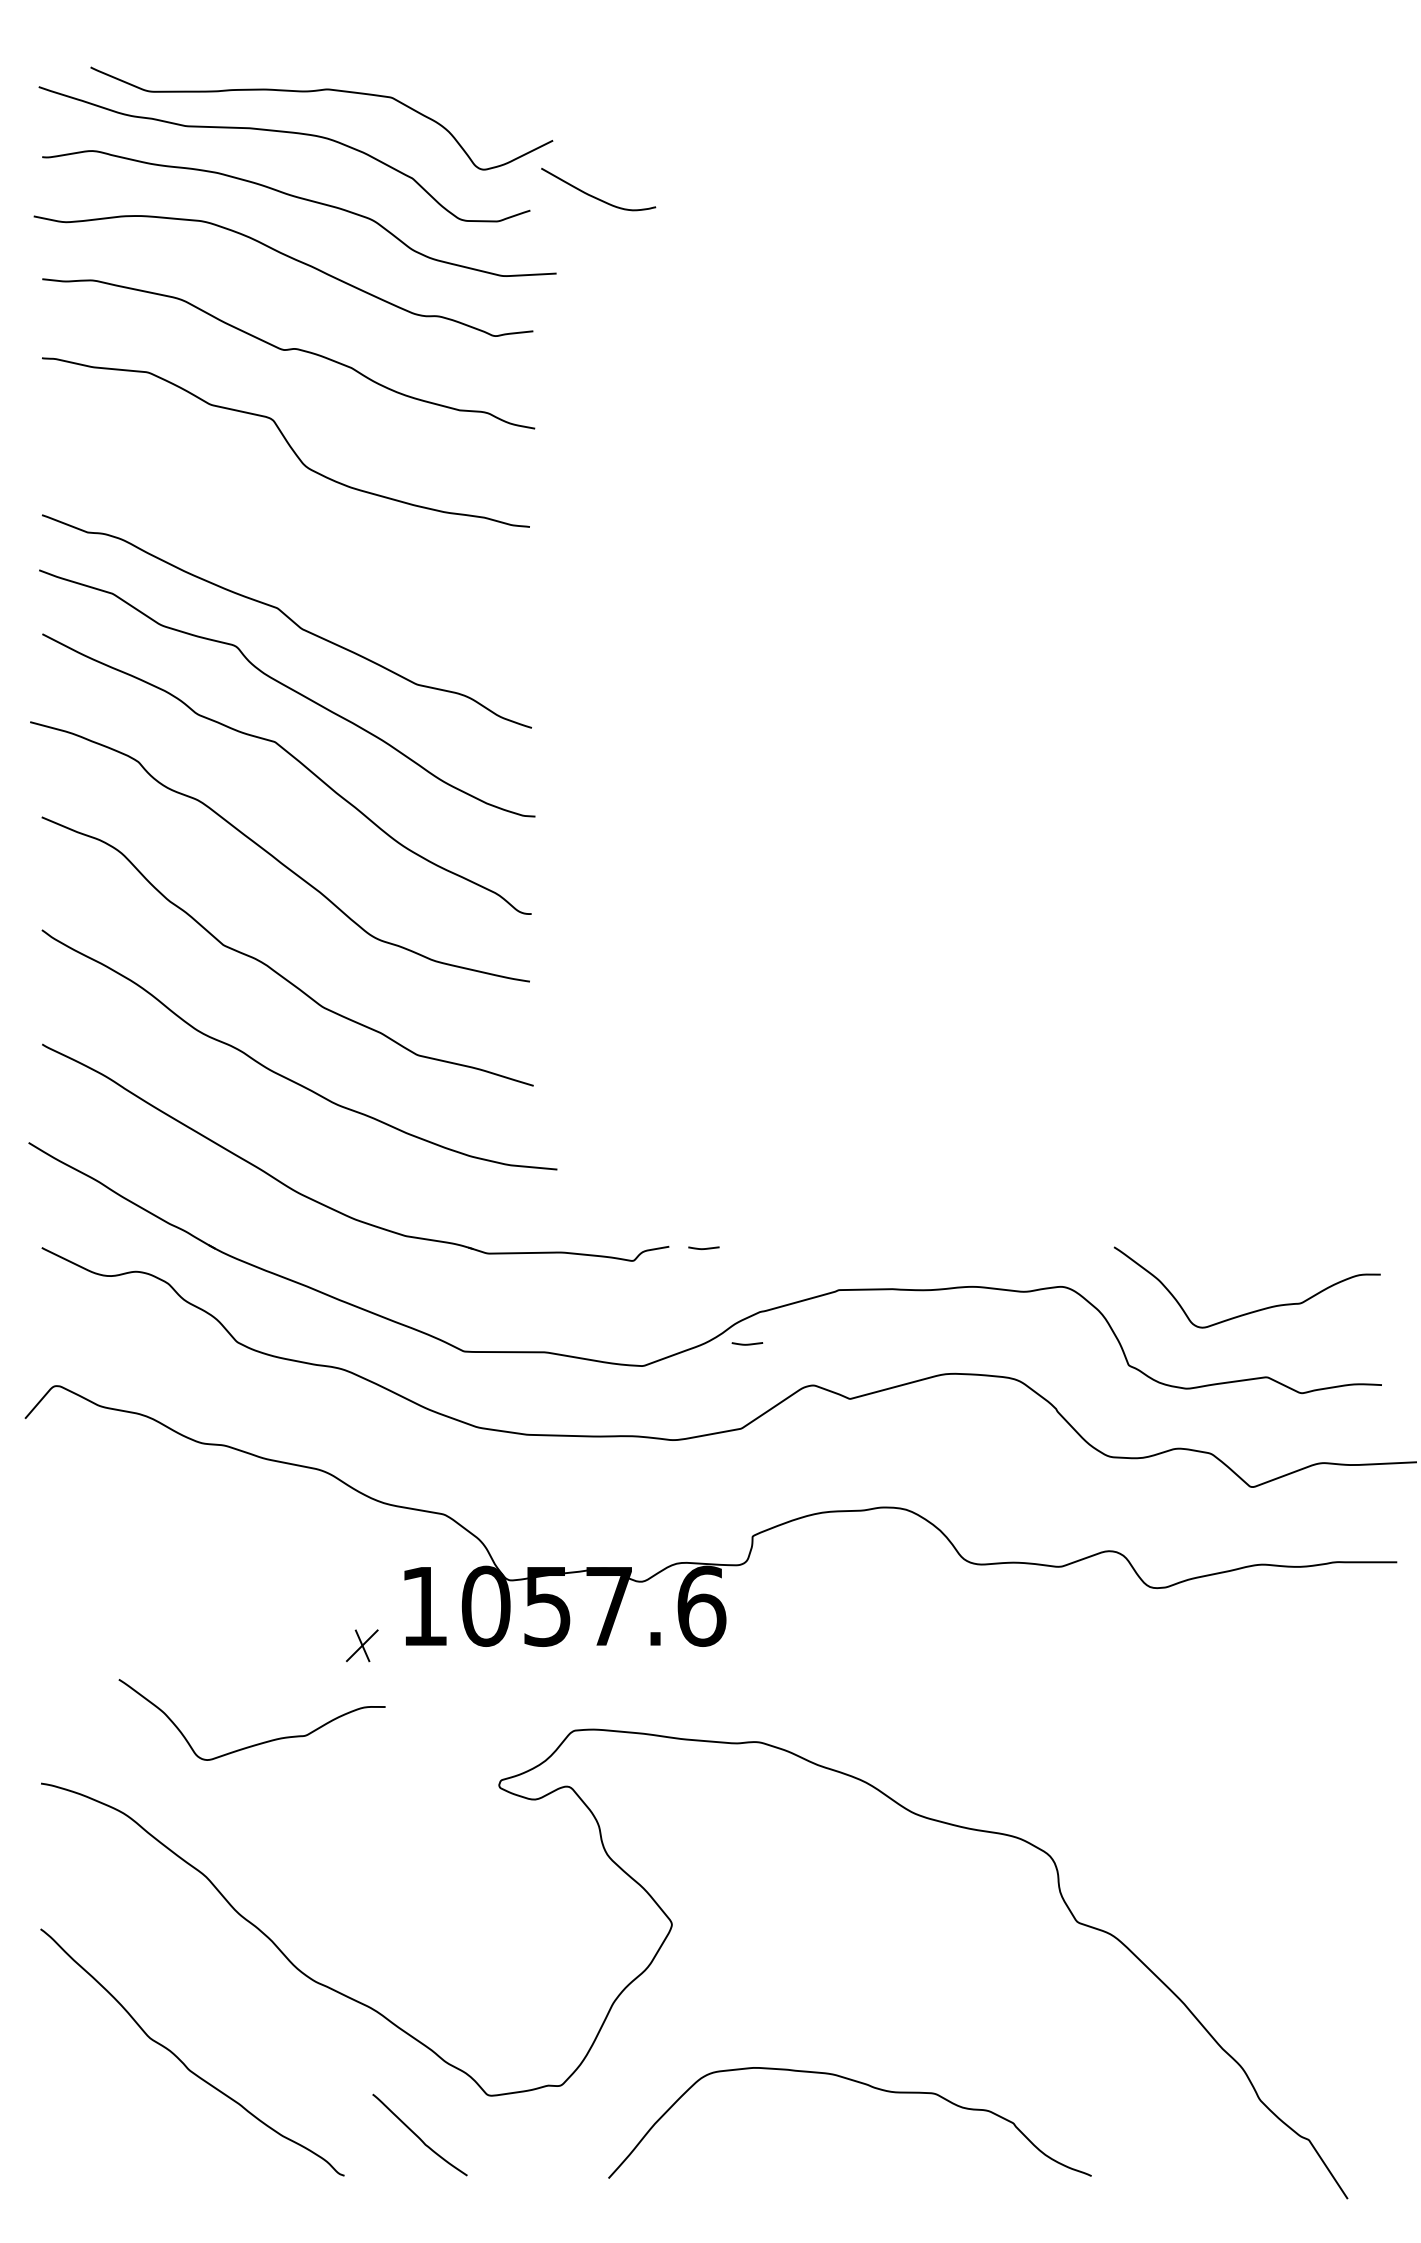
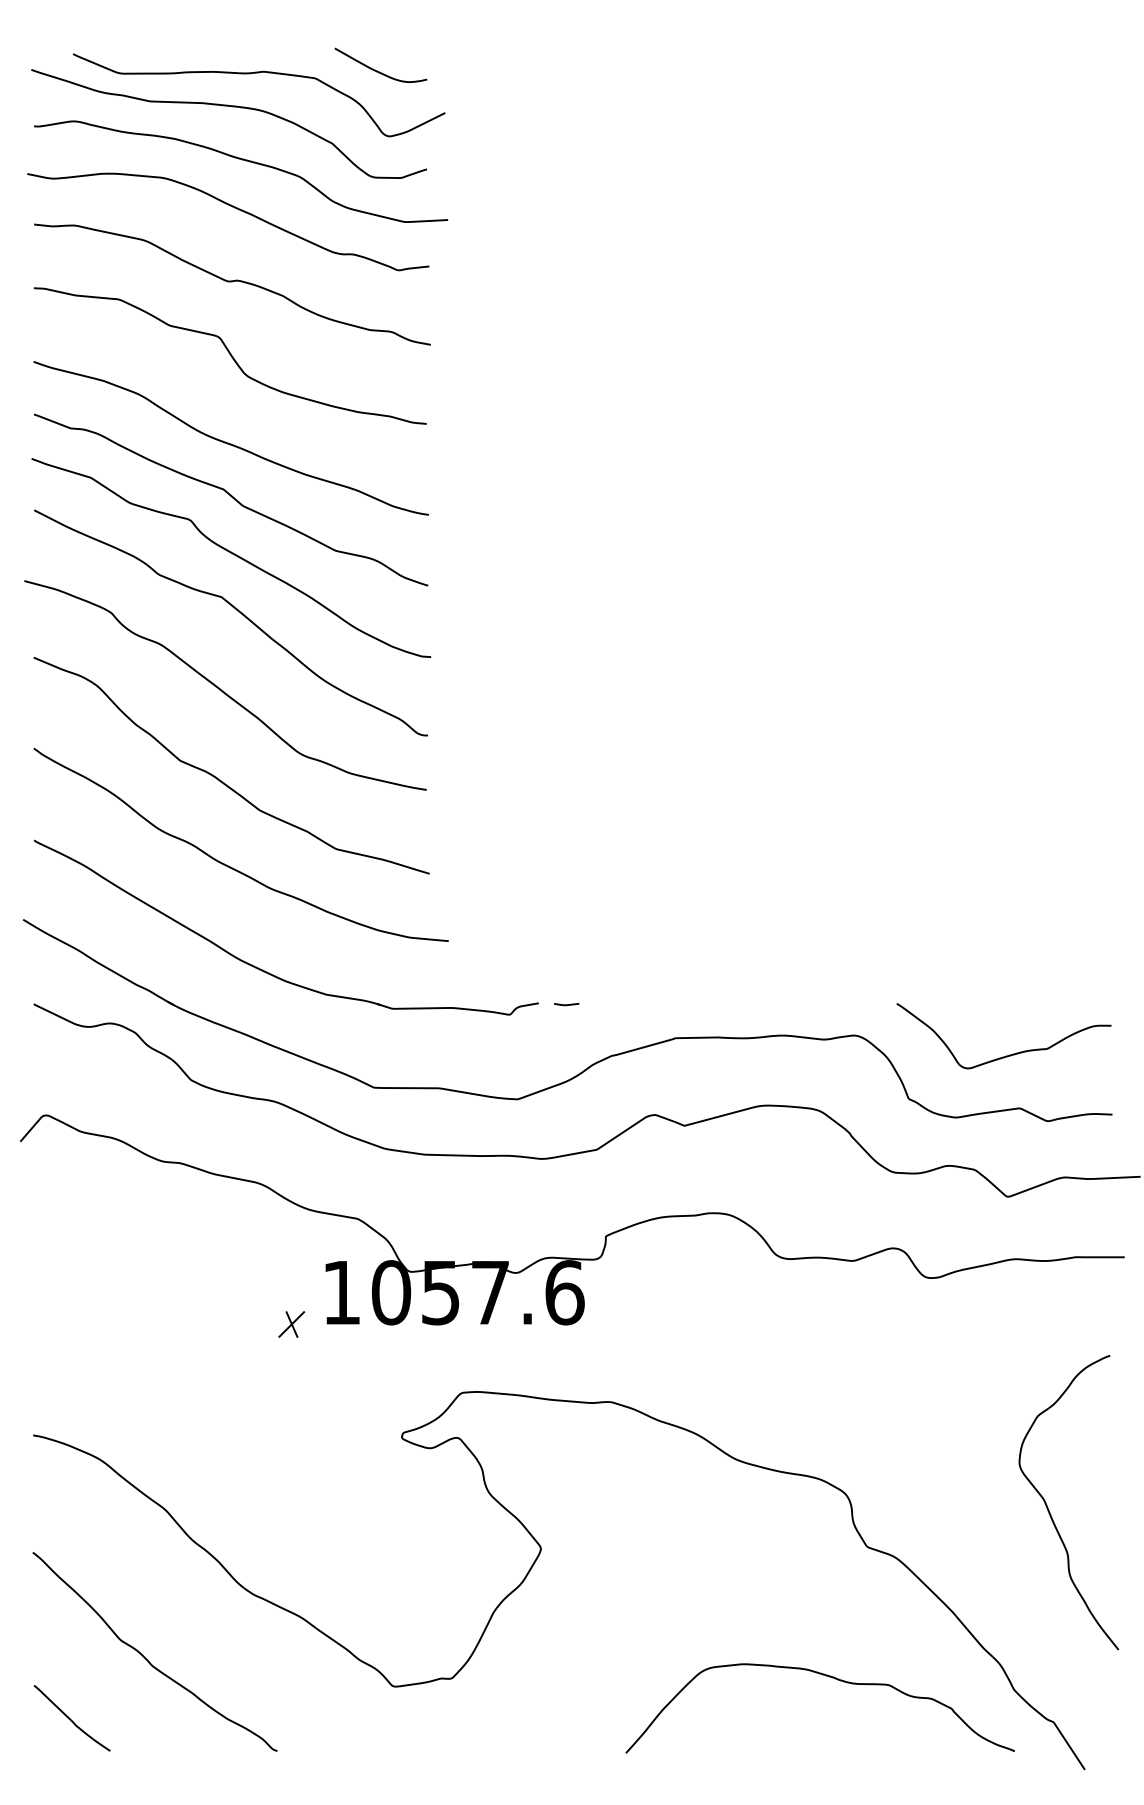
curve: (594, 195) -> (377, 70), moved
curve: (283, 549) -> (228, 442), added
curve: (747, 1343) -> (601, 1081), removed
curve: (258, 1742) -> (208, 1402), removed
curve: (1304, 1879) -> (1050, 1512), added
curve: (856, 2083) -> (825, 1676), moved
curve: (417, 2135) -> (70, 1718), moved

